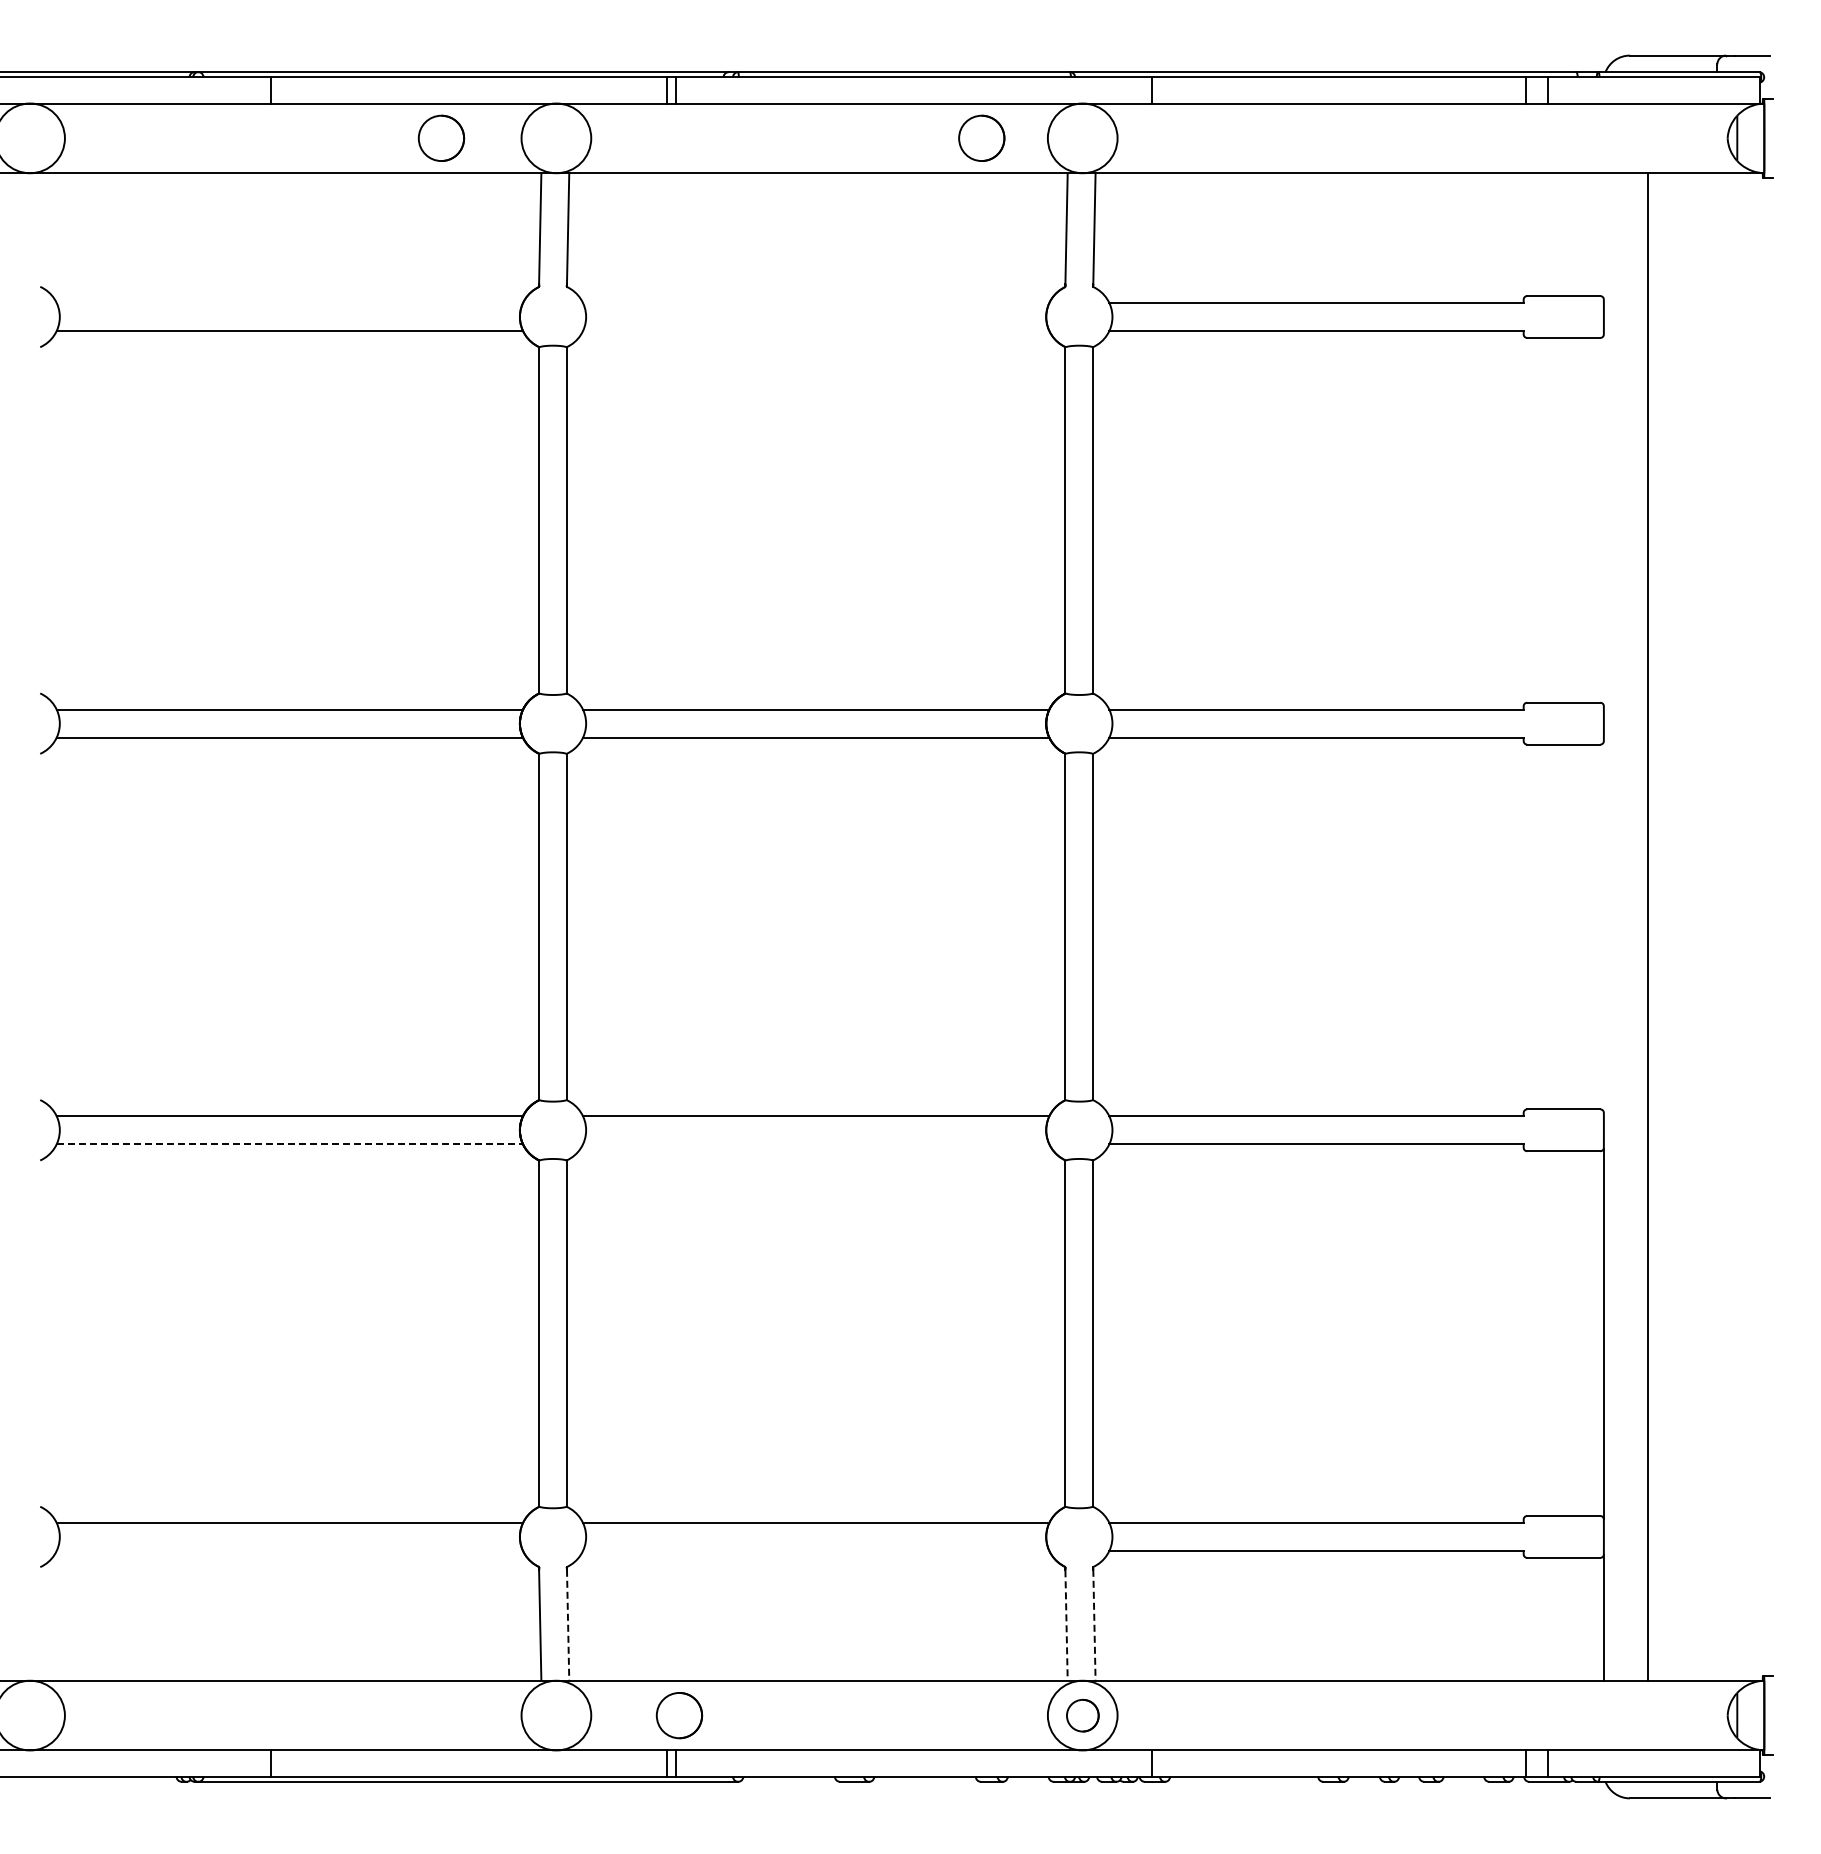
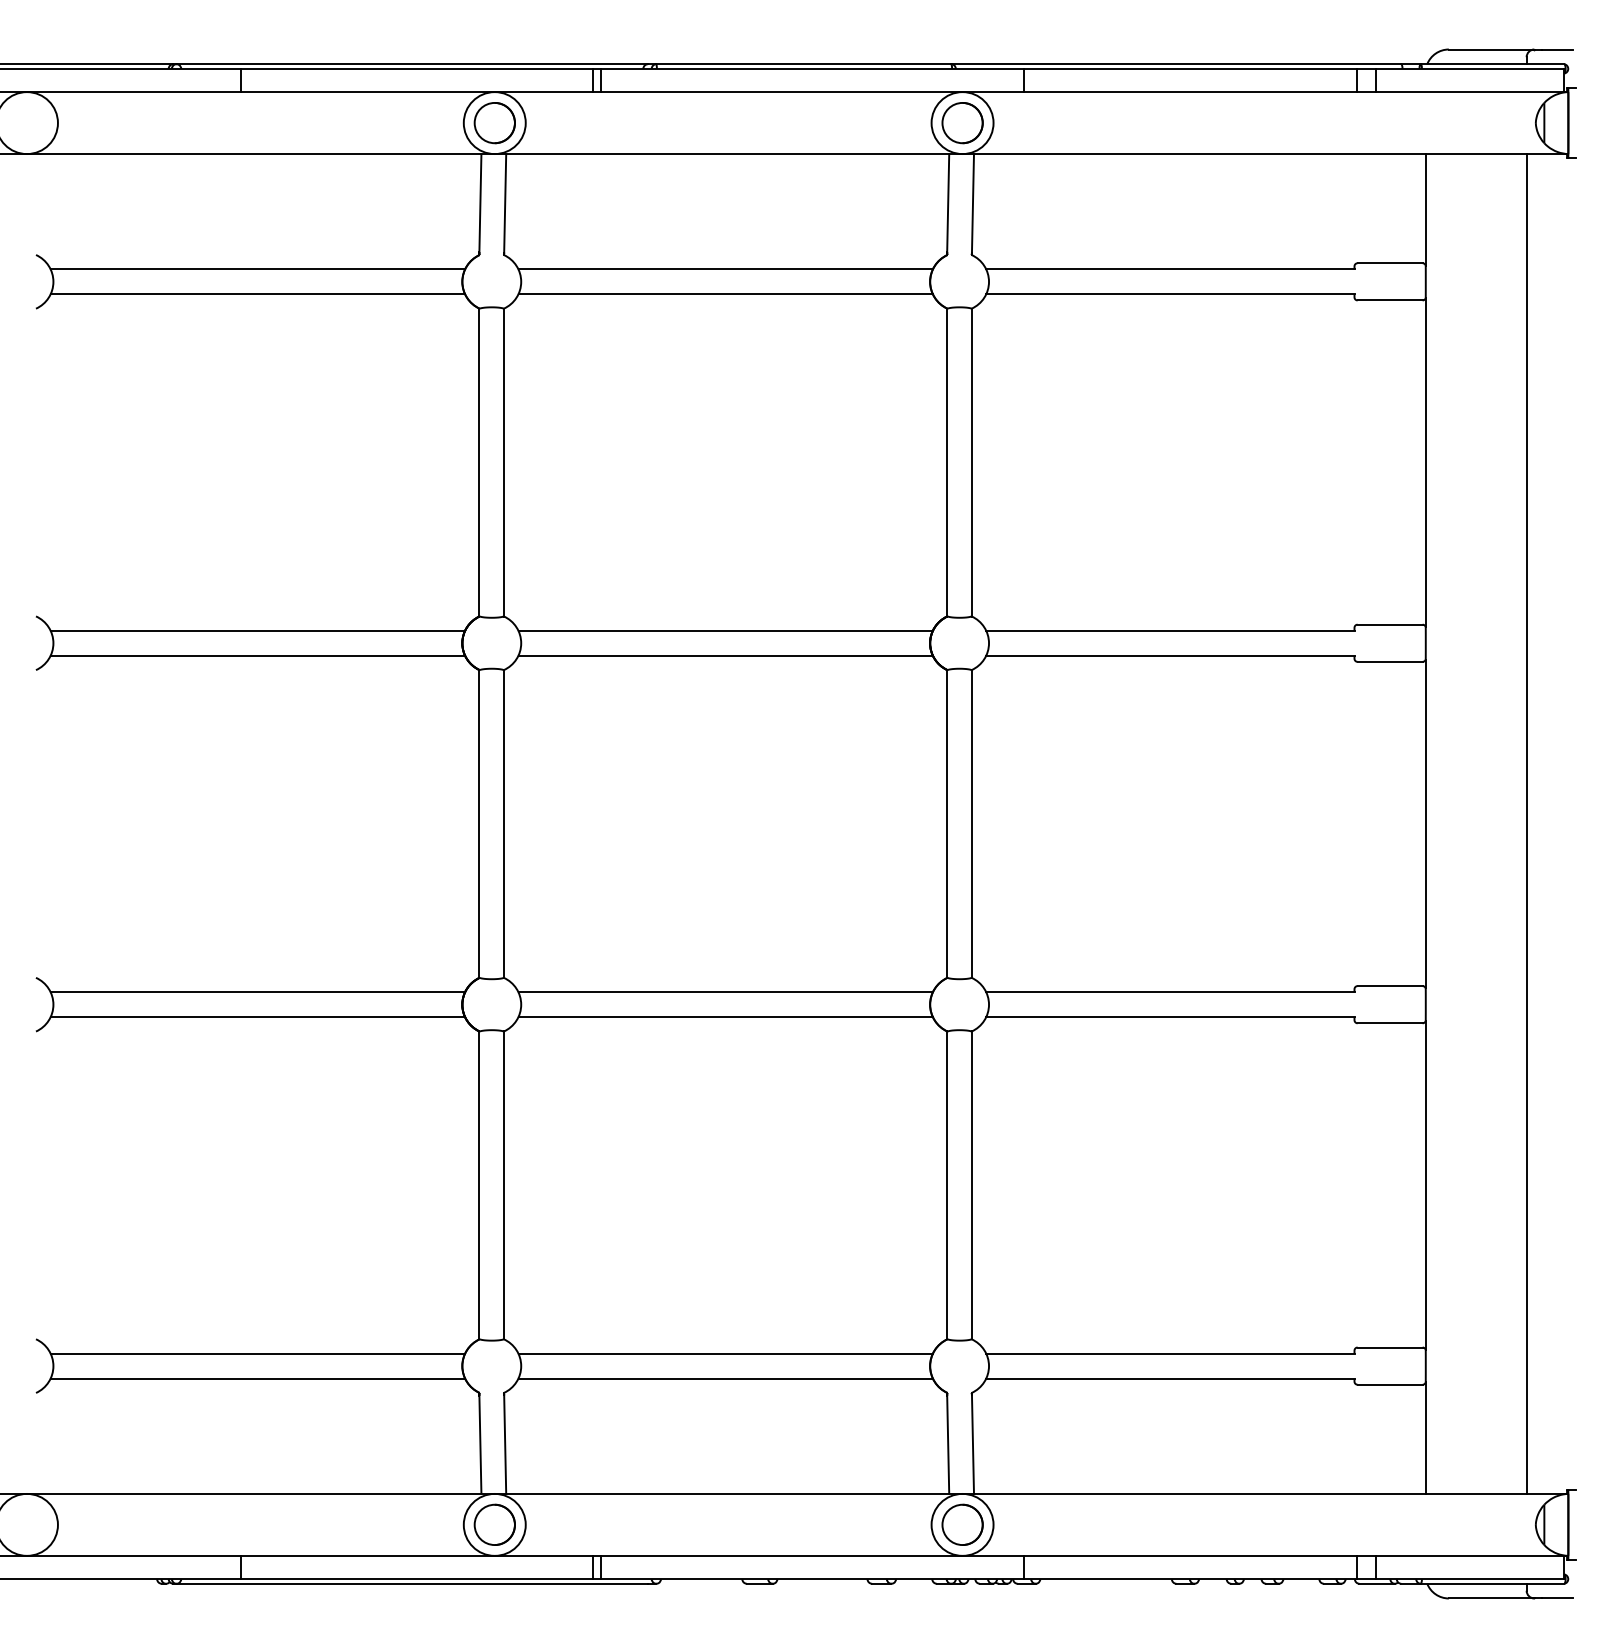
part: (441, 137) -> (494, 122), moved
part: (981, 137) -> (962, 122), moved
line: (1603, 235) -> (1425, 209), added
line: (289, 303) -> (257, 269), added
line: (816, 303) -> (725, 269), added
line: (816, 330) -> (725, 293), added
line: (1603, 520) -> (1425, 462), added
line: (1603, 926) -> (1425, 823), added
line: (1648, 926) -> (1526, 823), moved
line: (290, 1144) -> (258, 1017), dashed -> solid
line: (816, 1144) -> (725, 1017), added
line: (289, 1550) -> (257, 1378), added
line: (816, 1550) -> (725, 1378), added
line: (568, 1625) -> (505, 1444), dashed -> solid
line: (1094, 1625) -> (973, 1444), dashed -> solid
line: (1066, 1626) -> (948, 1445), dashed -> solid
part: (679, 1715) -> (494, 1524), moved
part: (1082, 1715) -> (962, 1524), size x1.43

